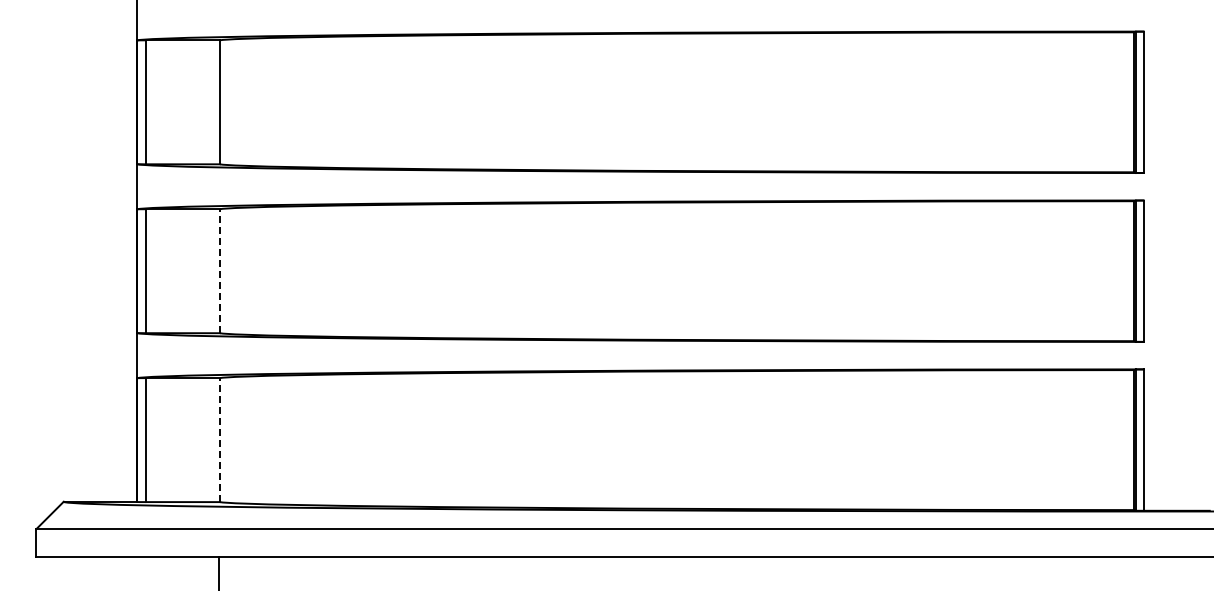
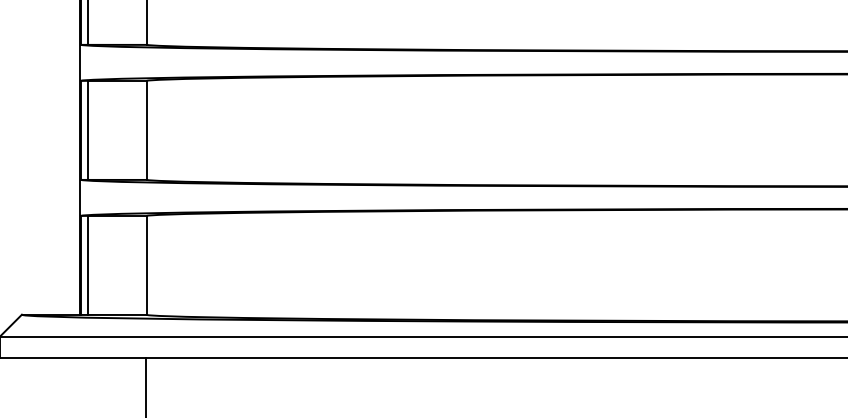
line: (219, 271) -> (146, 130), dashed -> solid
line: (219, 440) -> (146, 265), dashed -> solid

